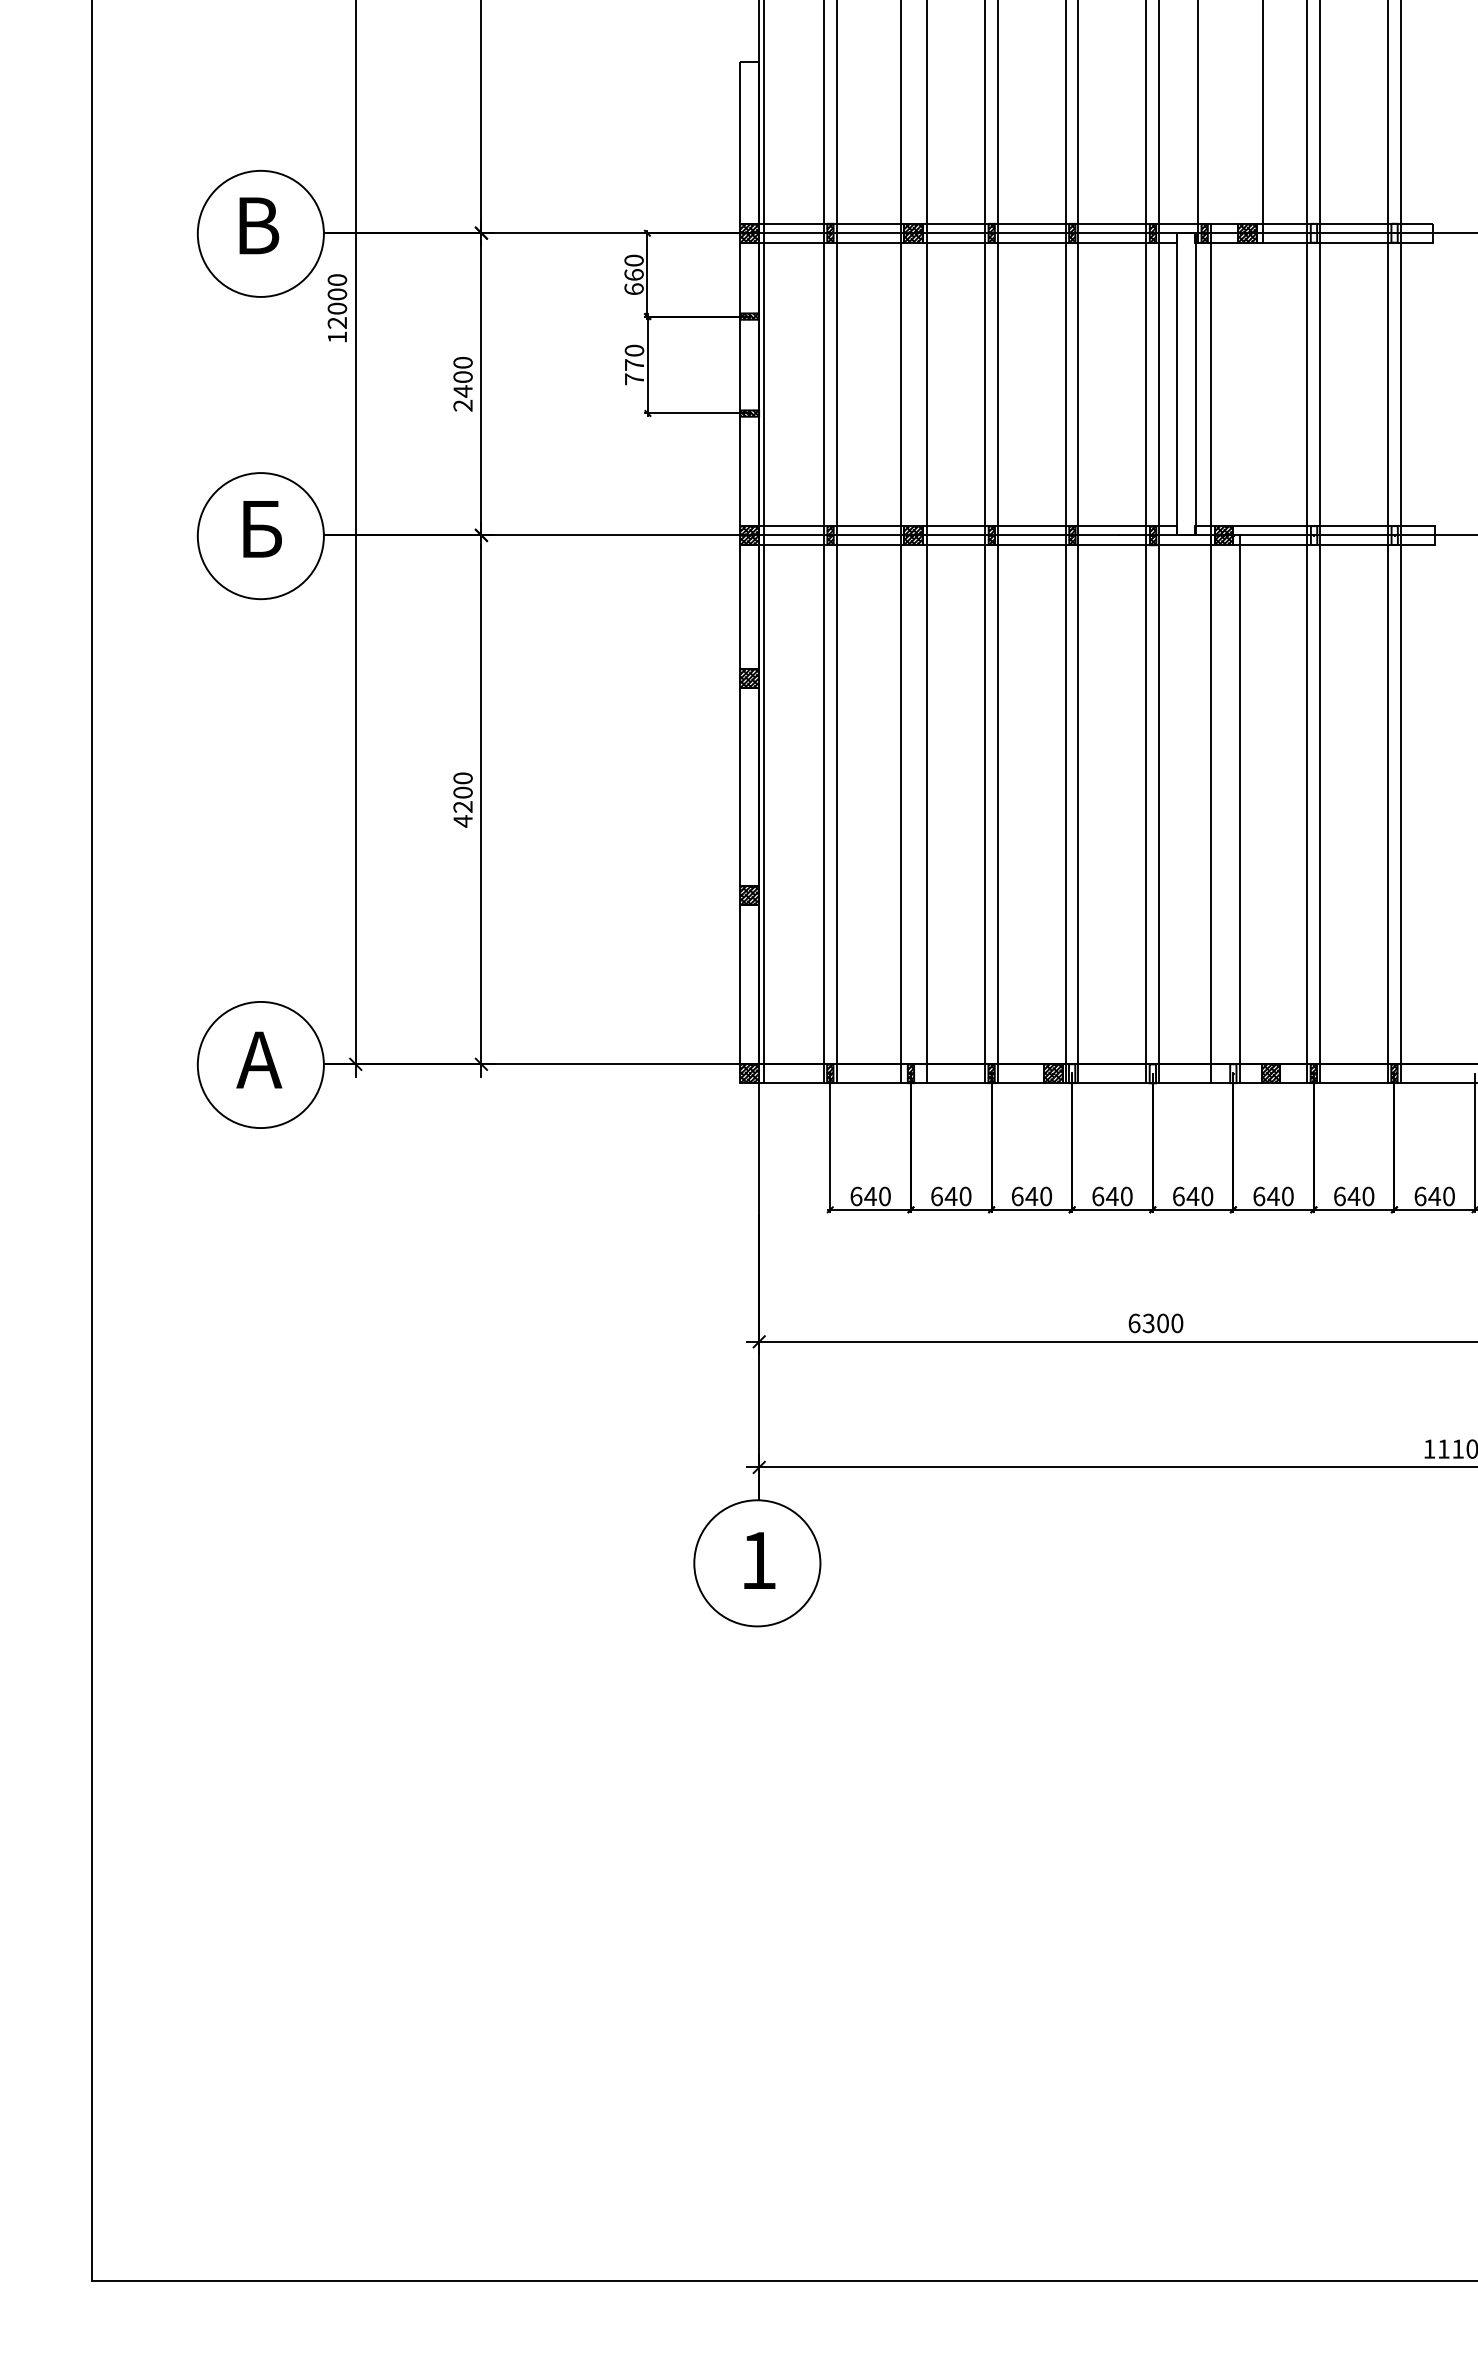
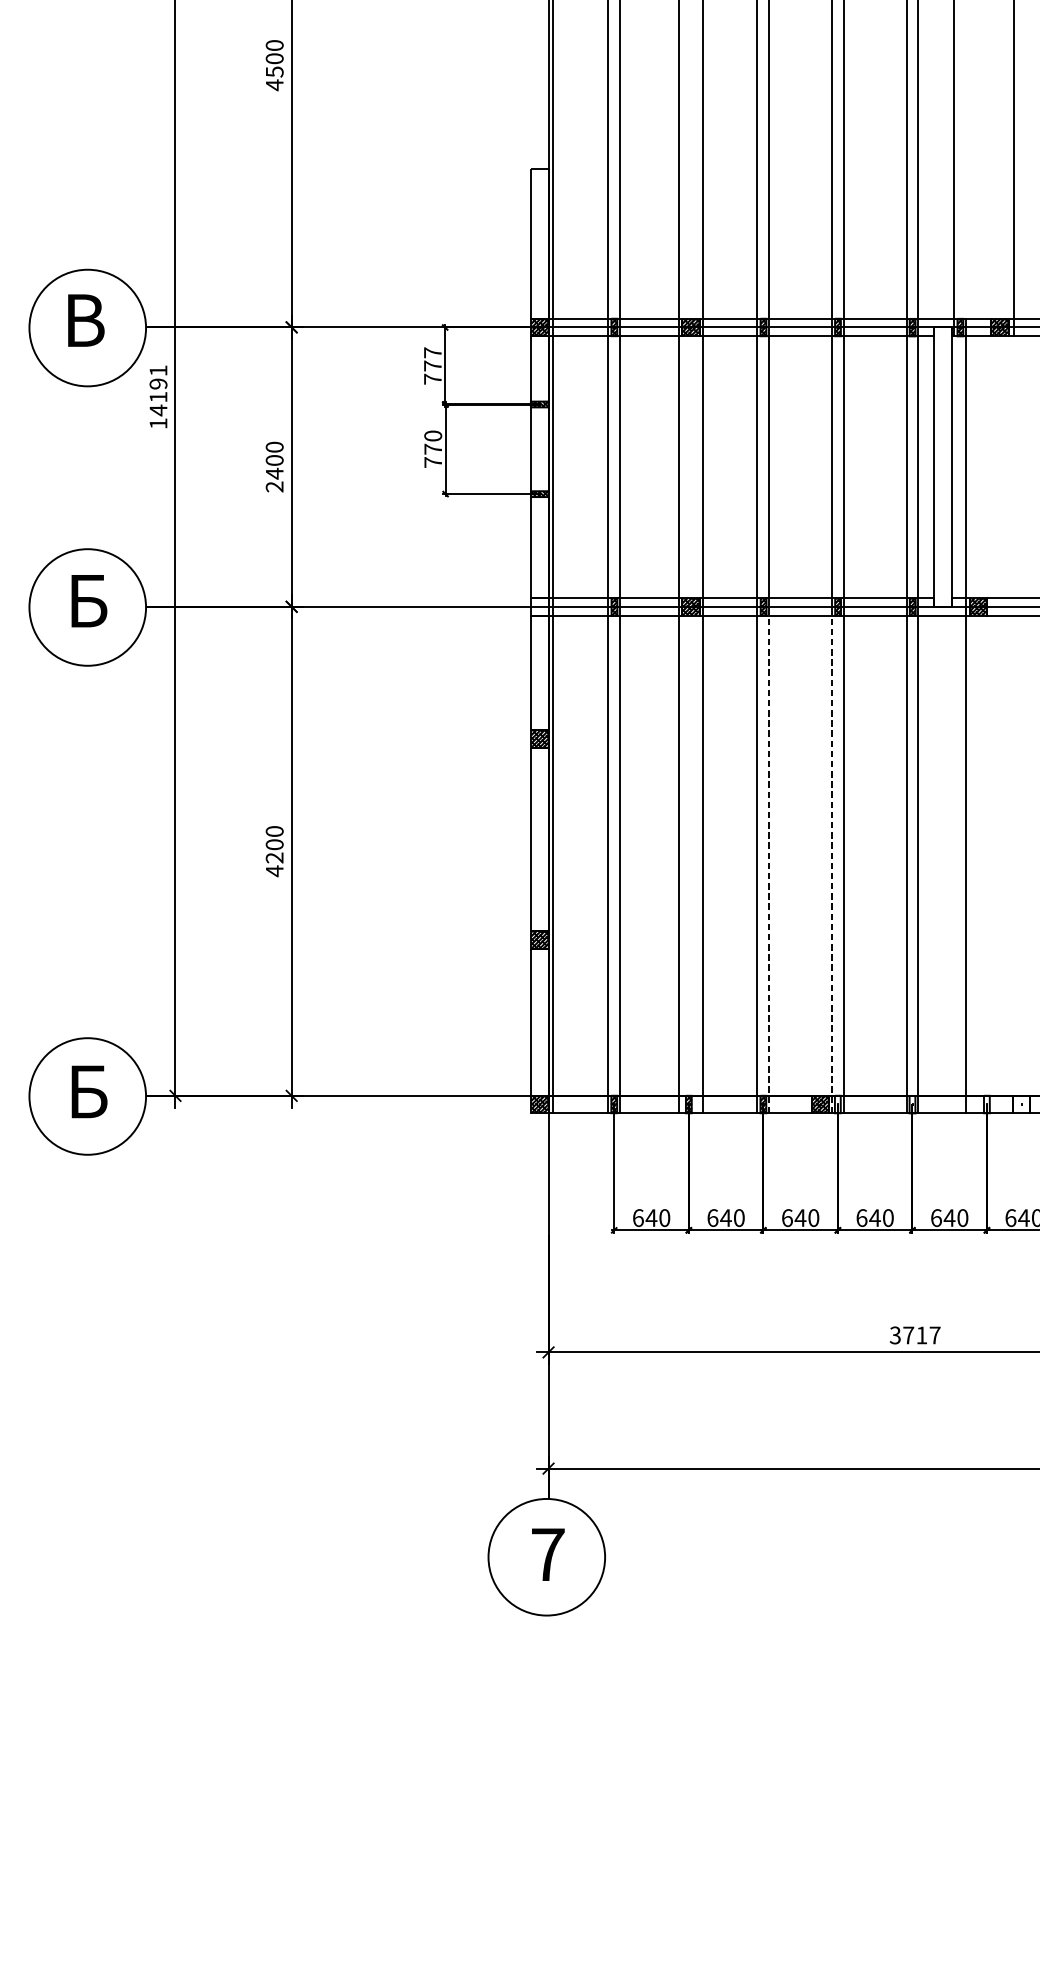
text: (633, 274) -> (432, 365), 660 -> 777
text: (337, 301) -> (158, 390), 12000 -> 14191
hatch: (749, 534) -> (539, 605), removed
line: (997, 809) -> (768, 860), solid -> dashed
line: (1065, 809) -> (831, 860), solid -> dashed
line: (1239, 809) -> (992, 860), removed
text: (259, 1059) -> (86, 1091), А -> Б
hatch: (1270, 1073) -> (1021, 1104), removed
text: (1155, 1323) -> (914, 1335), 6300 -> 3717
text: (758, 1560) -> (547, 1554), 1 -> 7

